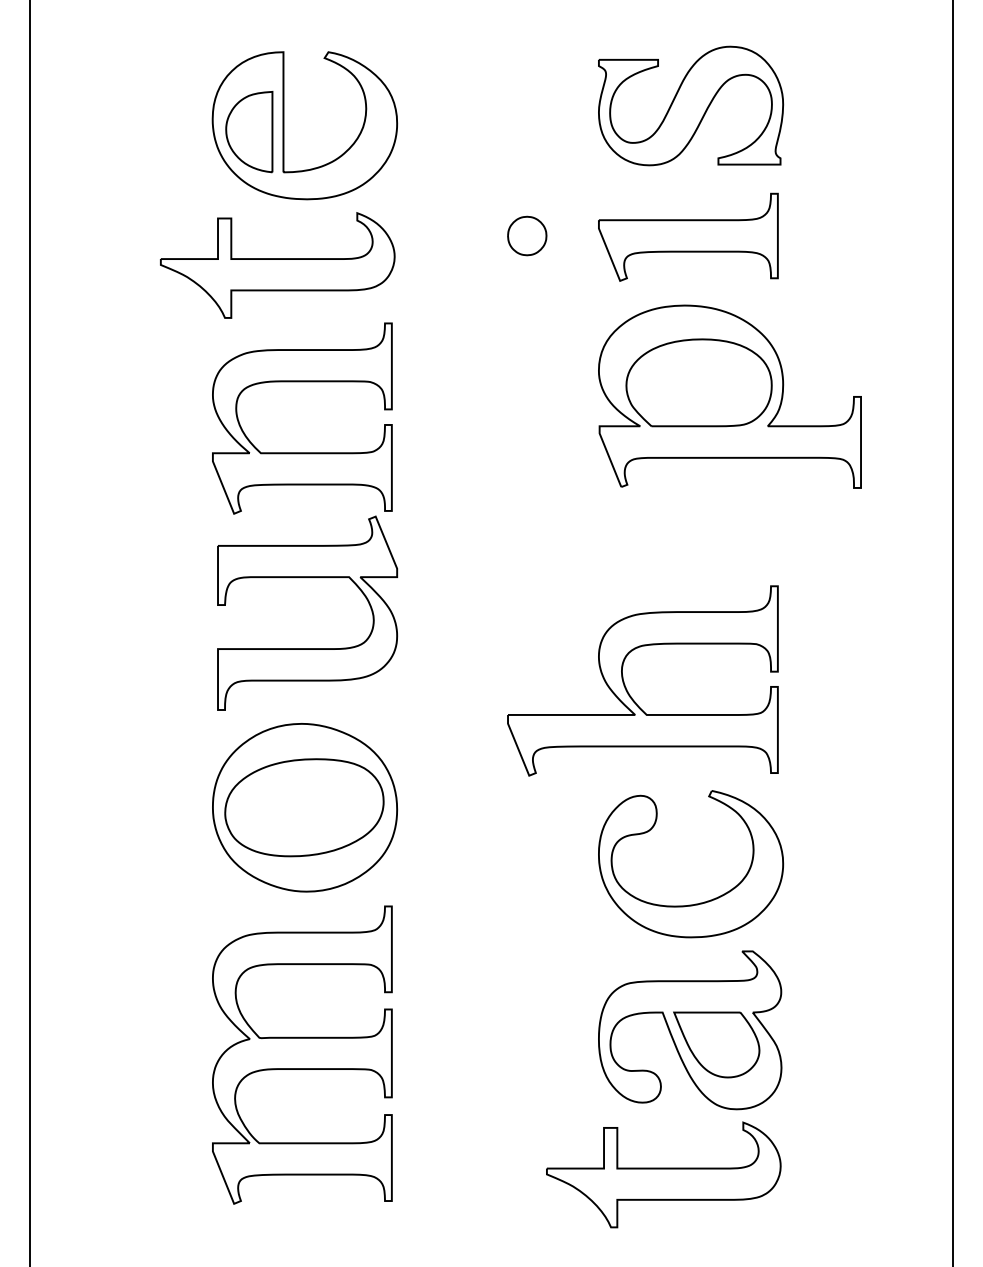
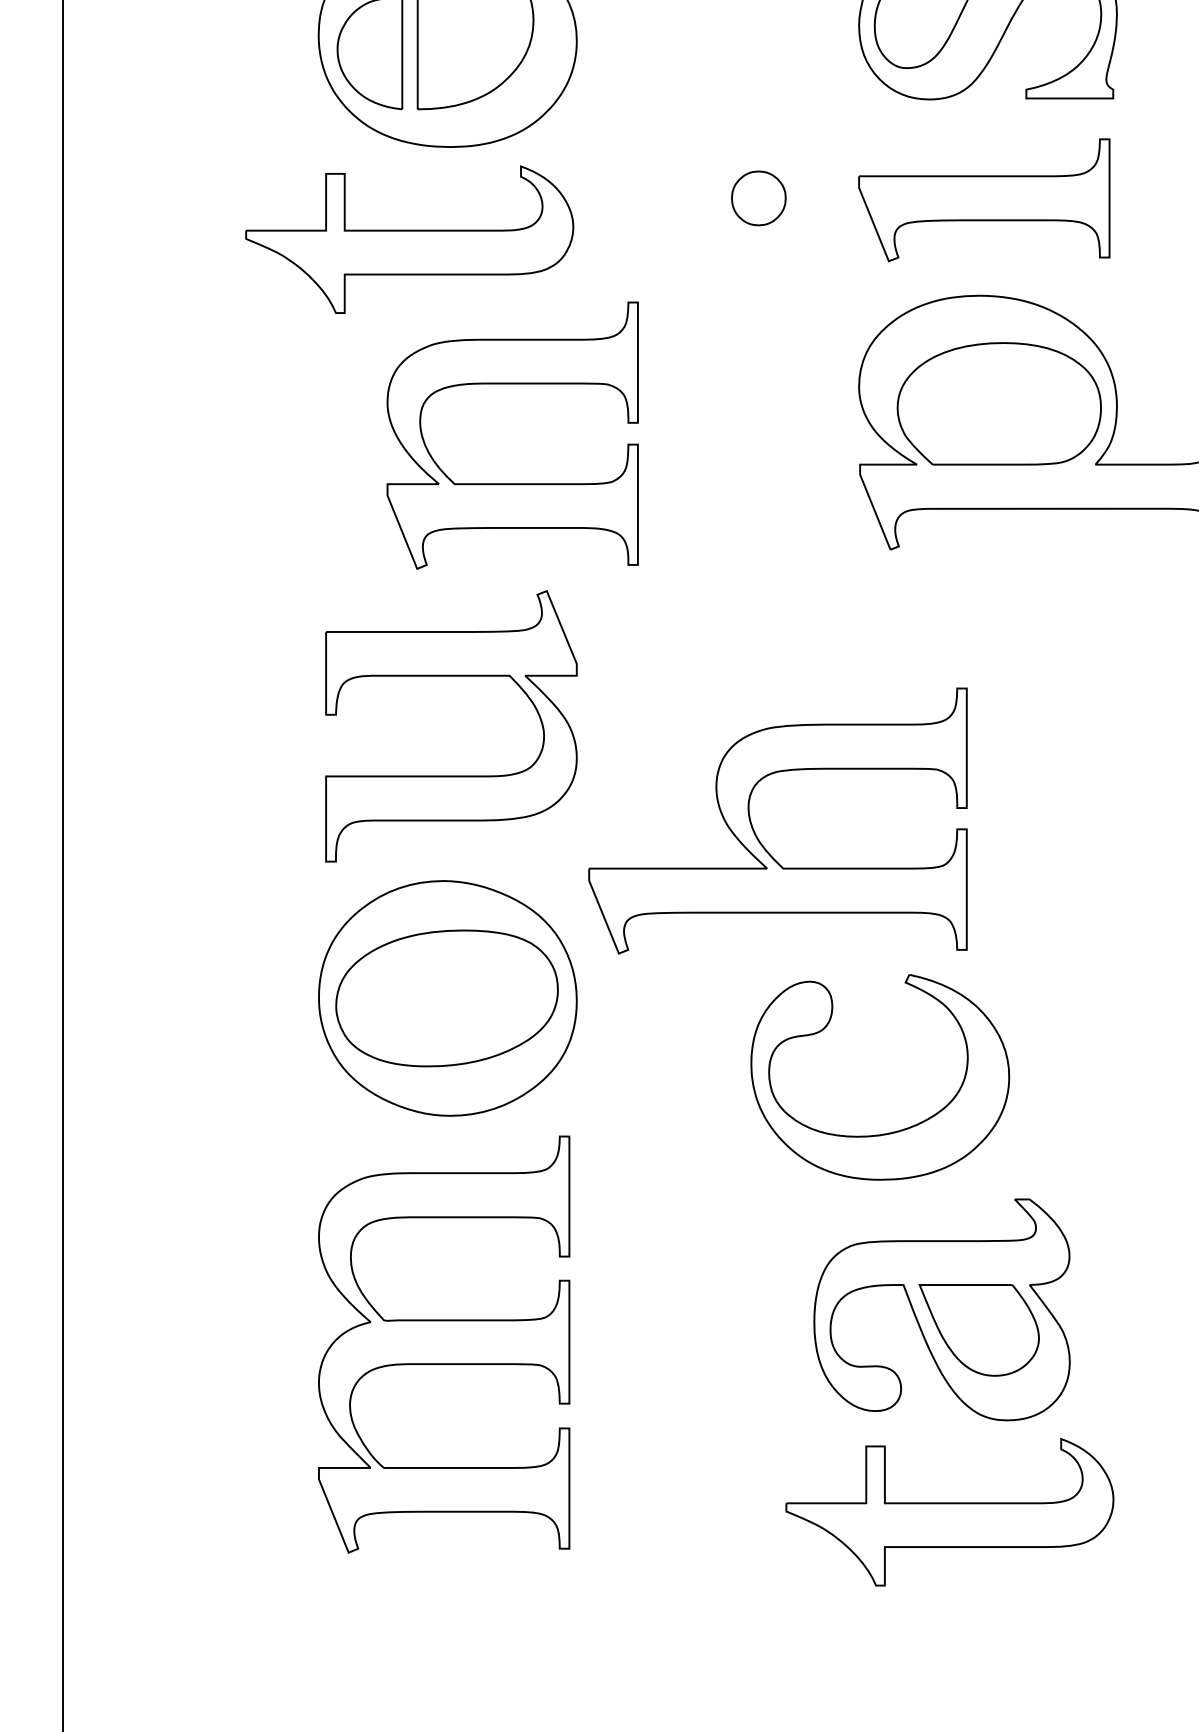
part: (302, 452) -> (512, 483), moved
part: (625, 684) -> (753, 825), moved
part: (700, 902) -> (893, 1131), moved
part: (690, 1030) -> (942, 1310), moved

